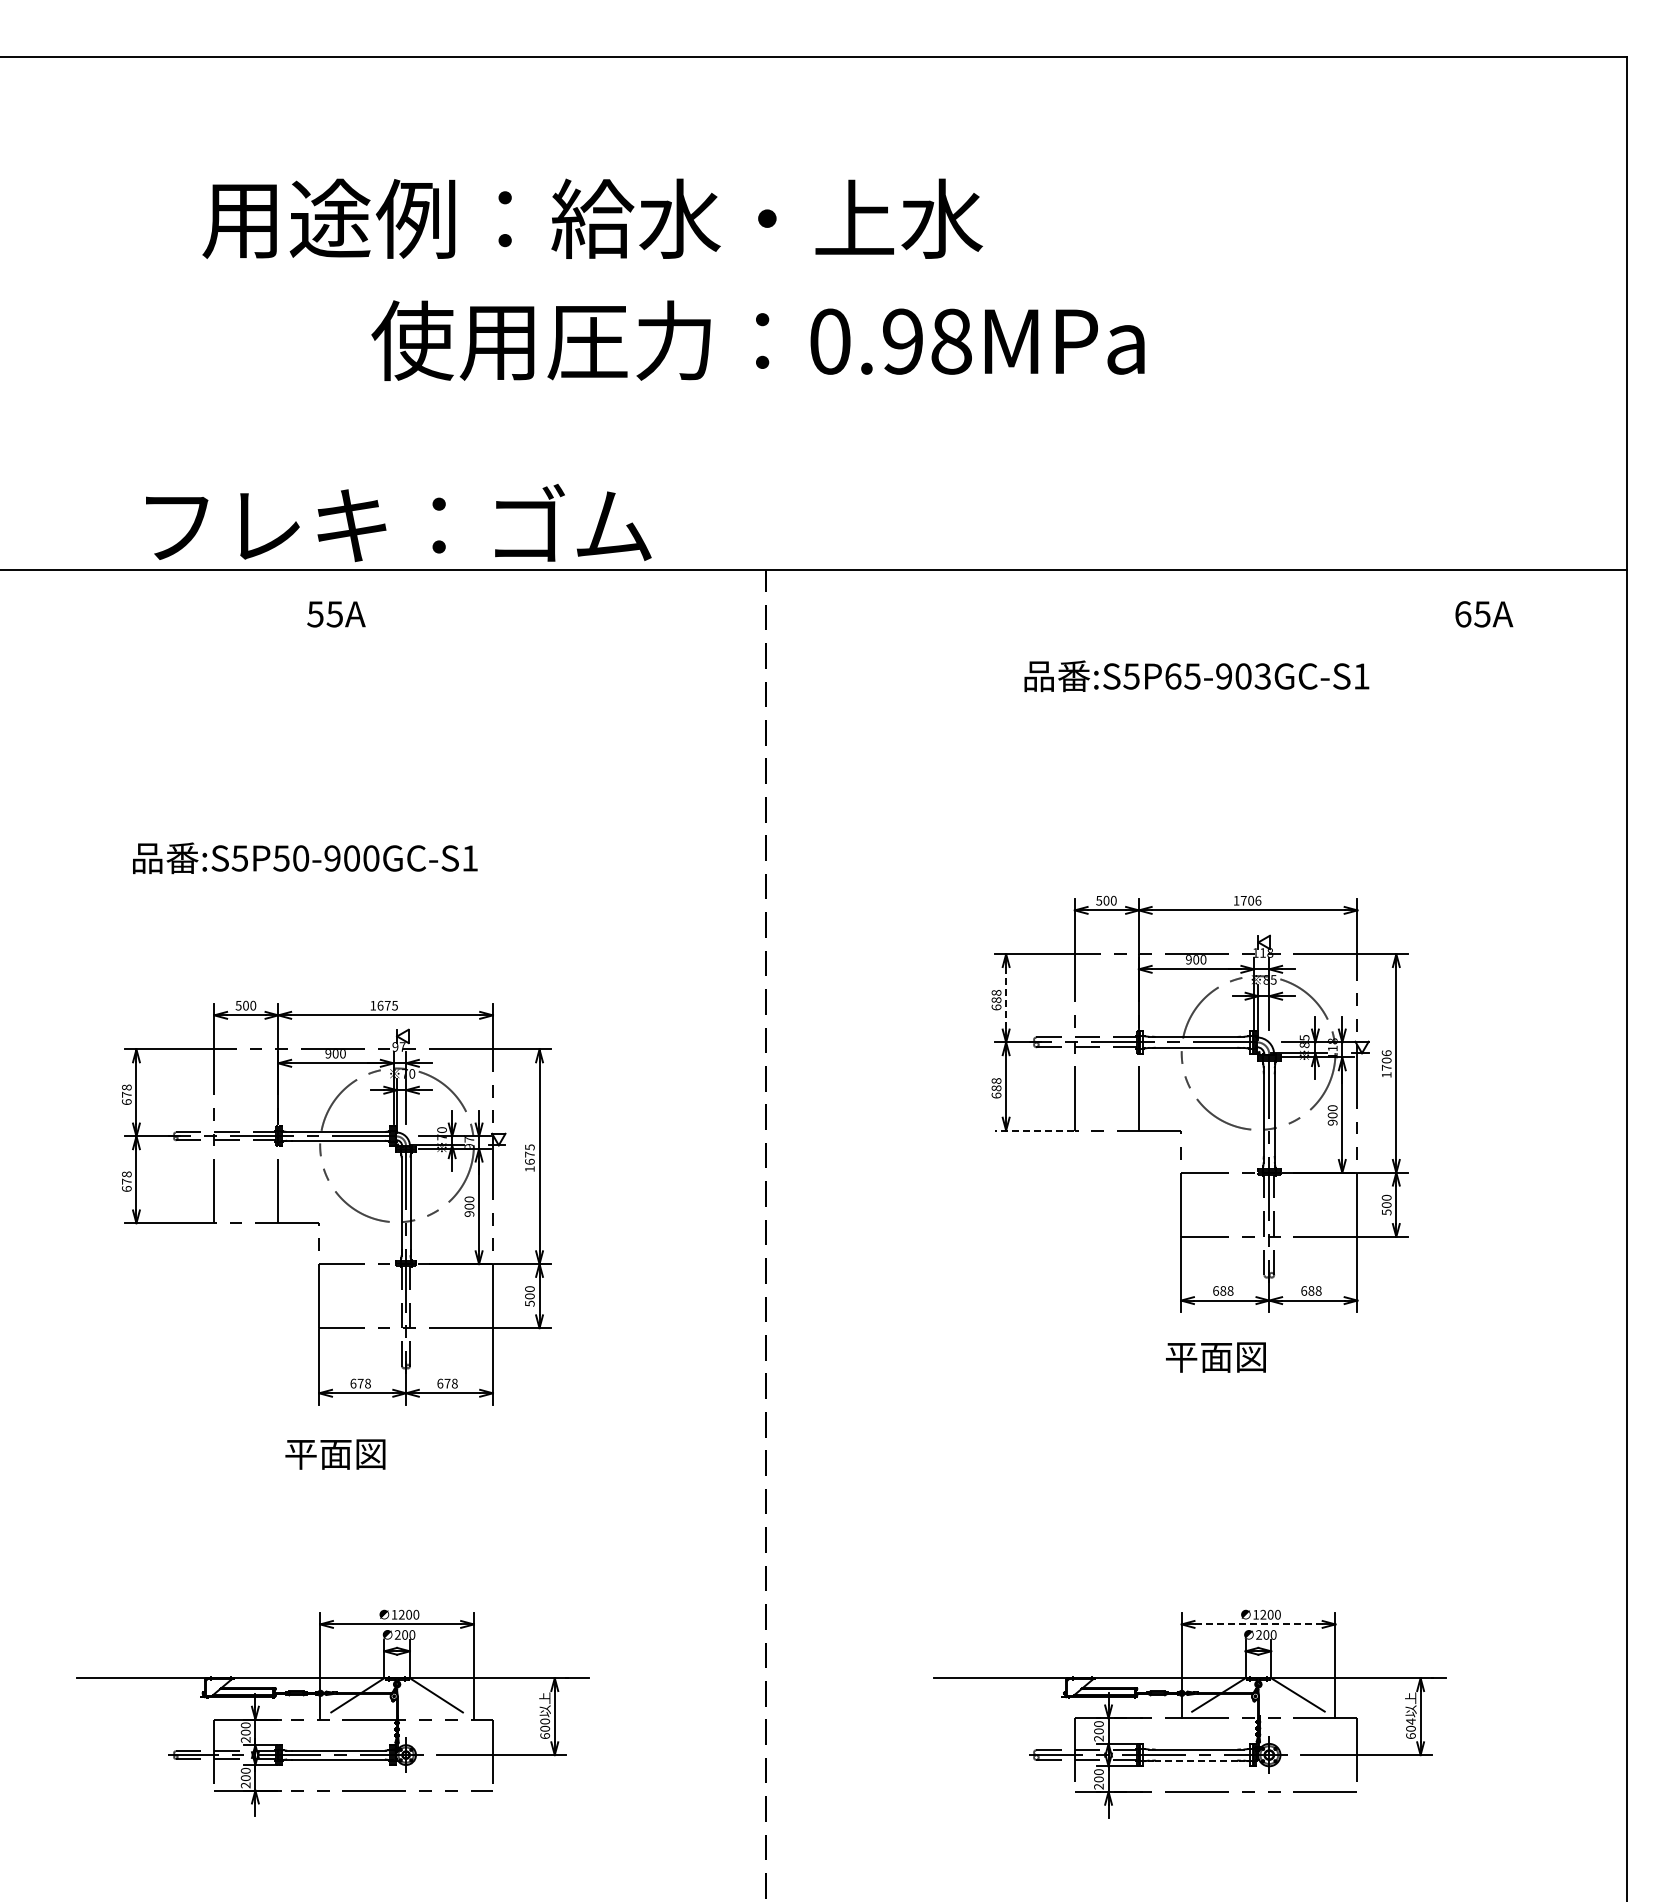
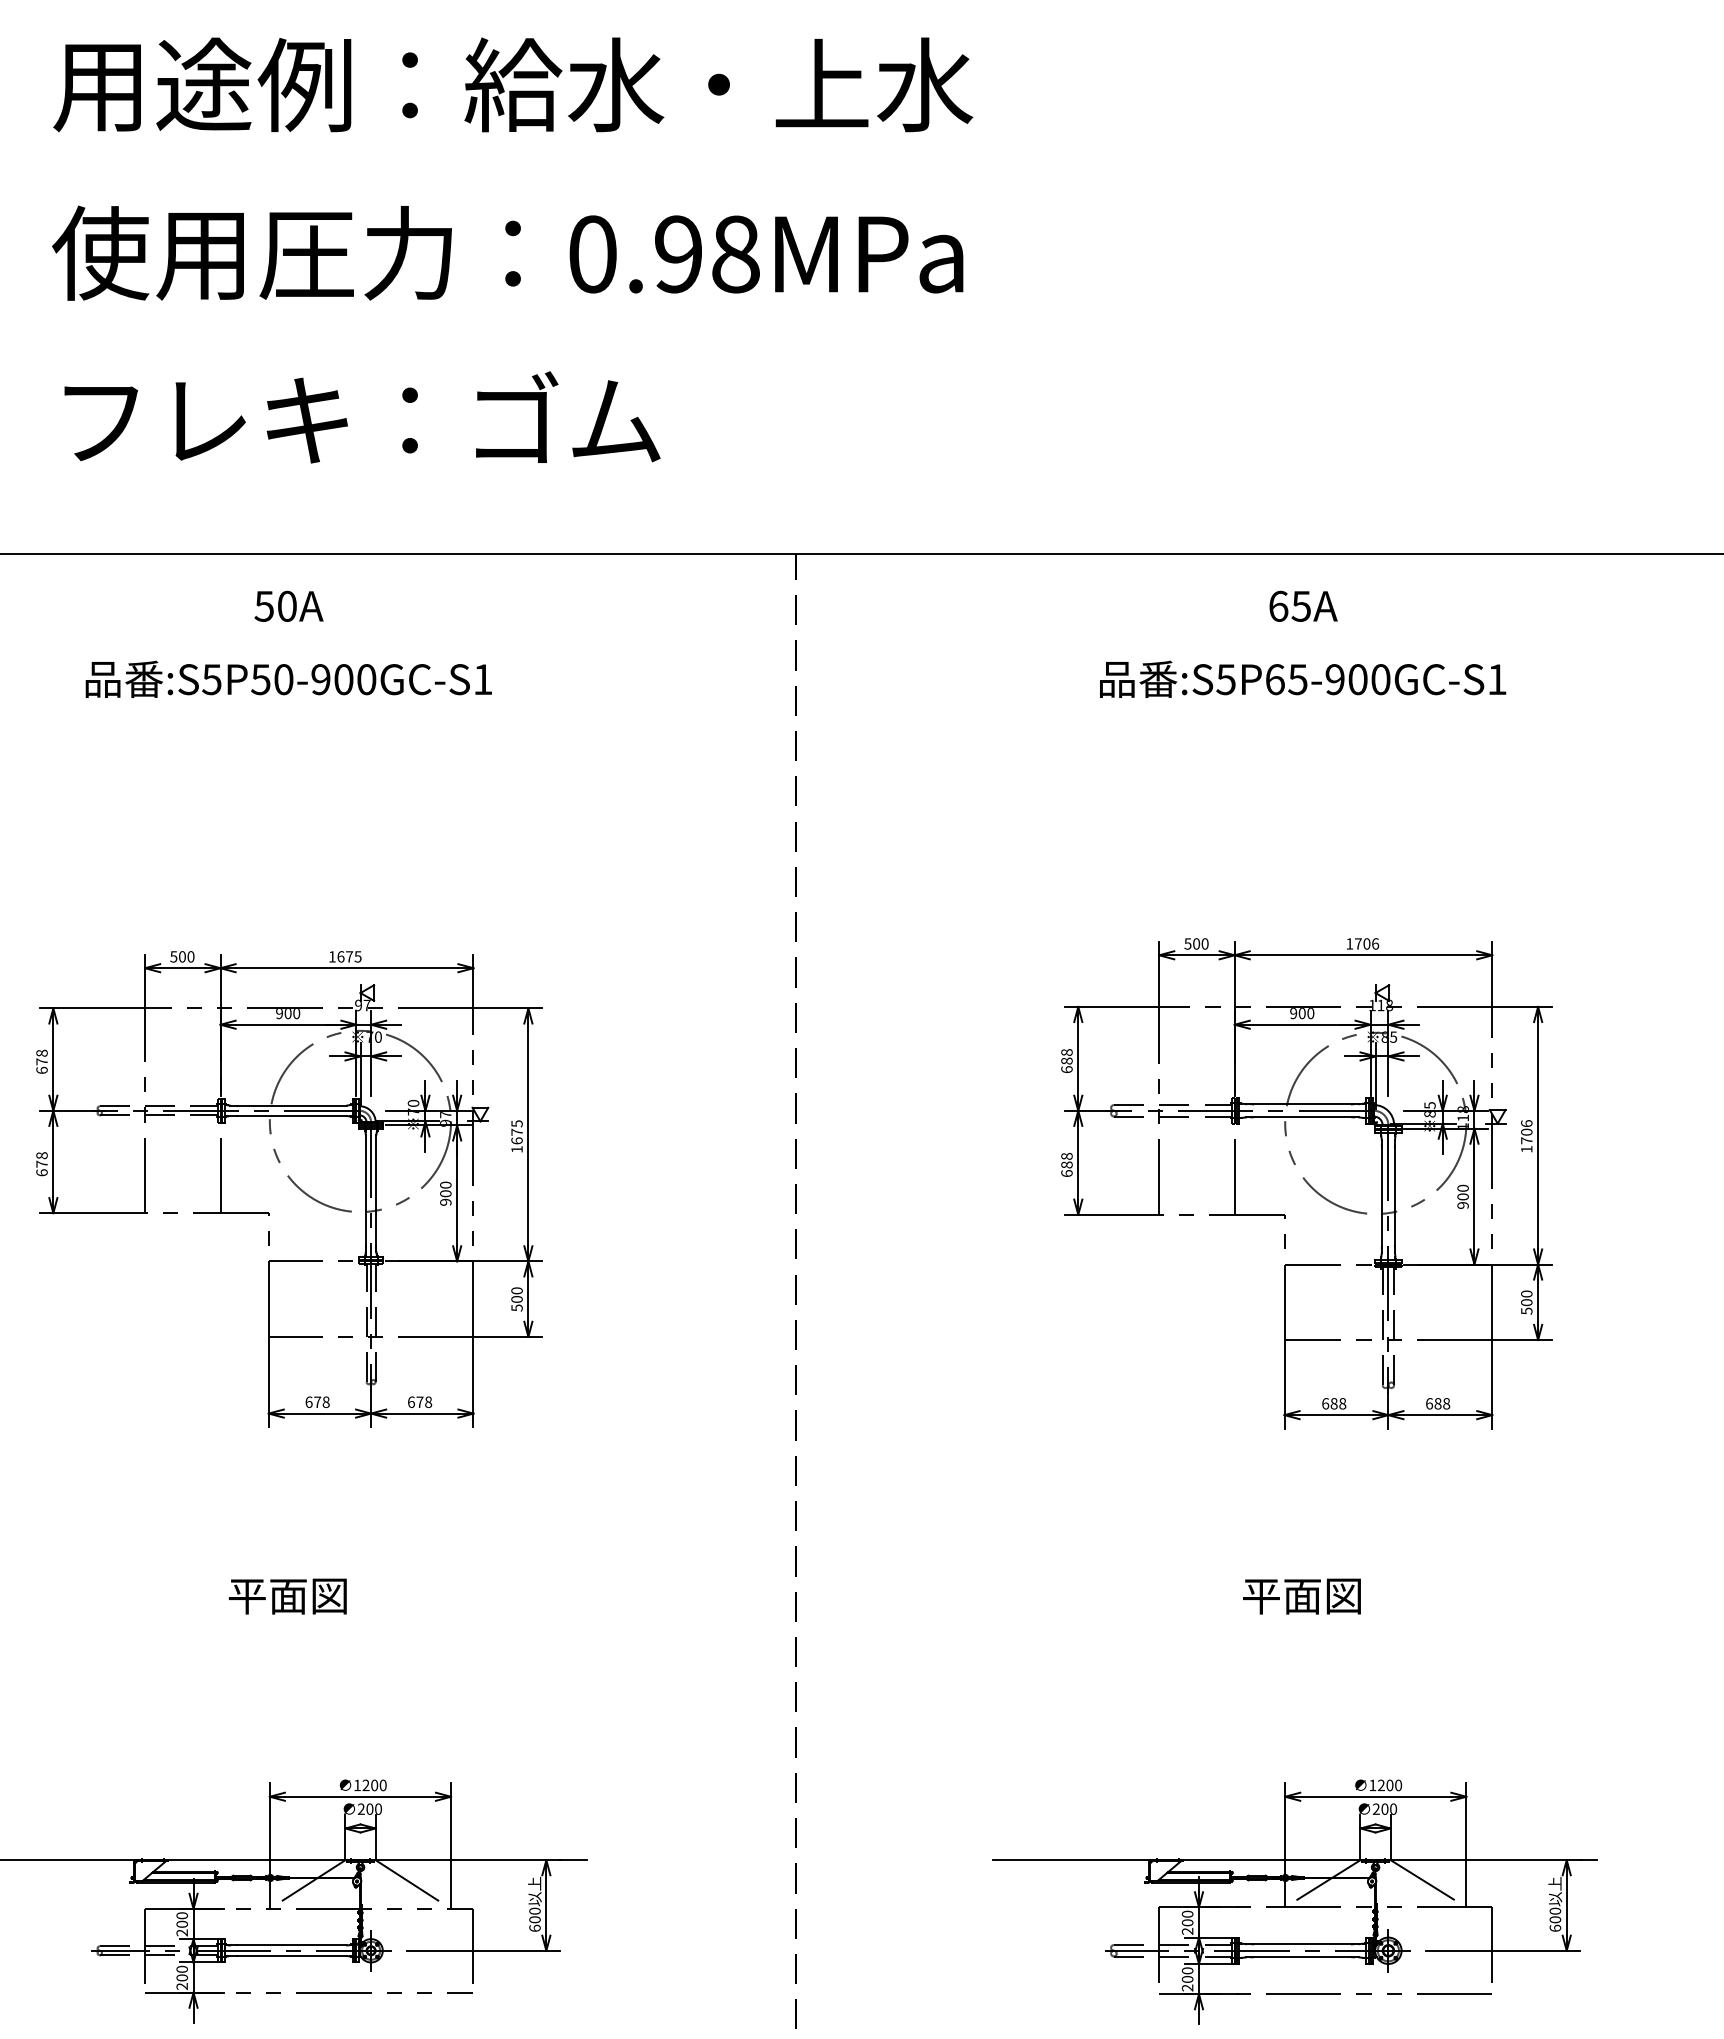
text: (592, 218) -> (513, 84), moved
text: (757, 340) -> (507, 253), moved
text: (398, 523) -> (362, 418), moved
text: (334, 614) -> (286, 606), 55A -> 50A
text: (1484, 614) -> (1303, 606), moved
text: (1262, 676) -> (1380, 679), :S5P65-903GC-S1 -> :S5P65-900GC-S1
text: (305, 858) -> (289, 679), moved
line: (1006, 998) -> (1078, 1059), dashed -> solid
line: (1034, 1130) -> (1111, 1214), dashed -> solid
part: (336, 1202) -> (289, 1188), moved
text: (1215, 1357) -> (1301, 1596), moved
line: (1258, 1624) -> (1375, 1796), dashed -> solid
text: (1410, 1721) -> (1554, 1911), 604 -> 600
line: (1196, 1760) -> (1302, 1957), dashed -> solid

